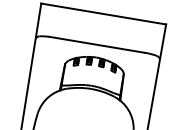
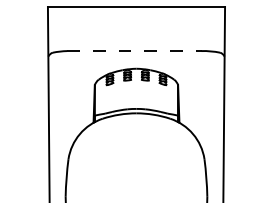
line: (97, 45) -> (134, 51), solid -> dashed

